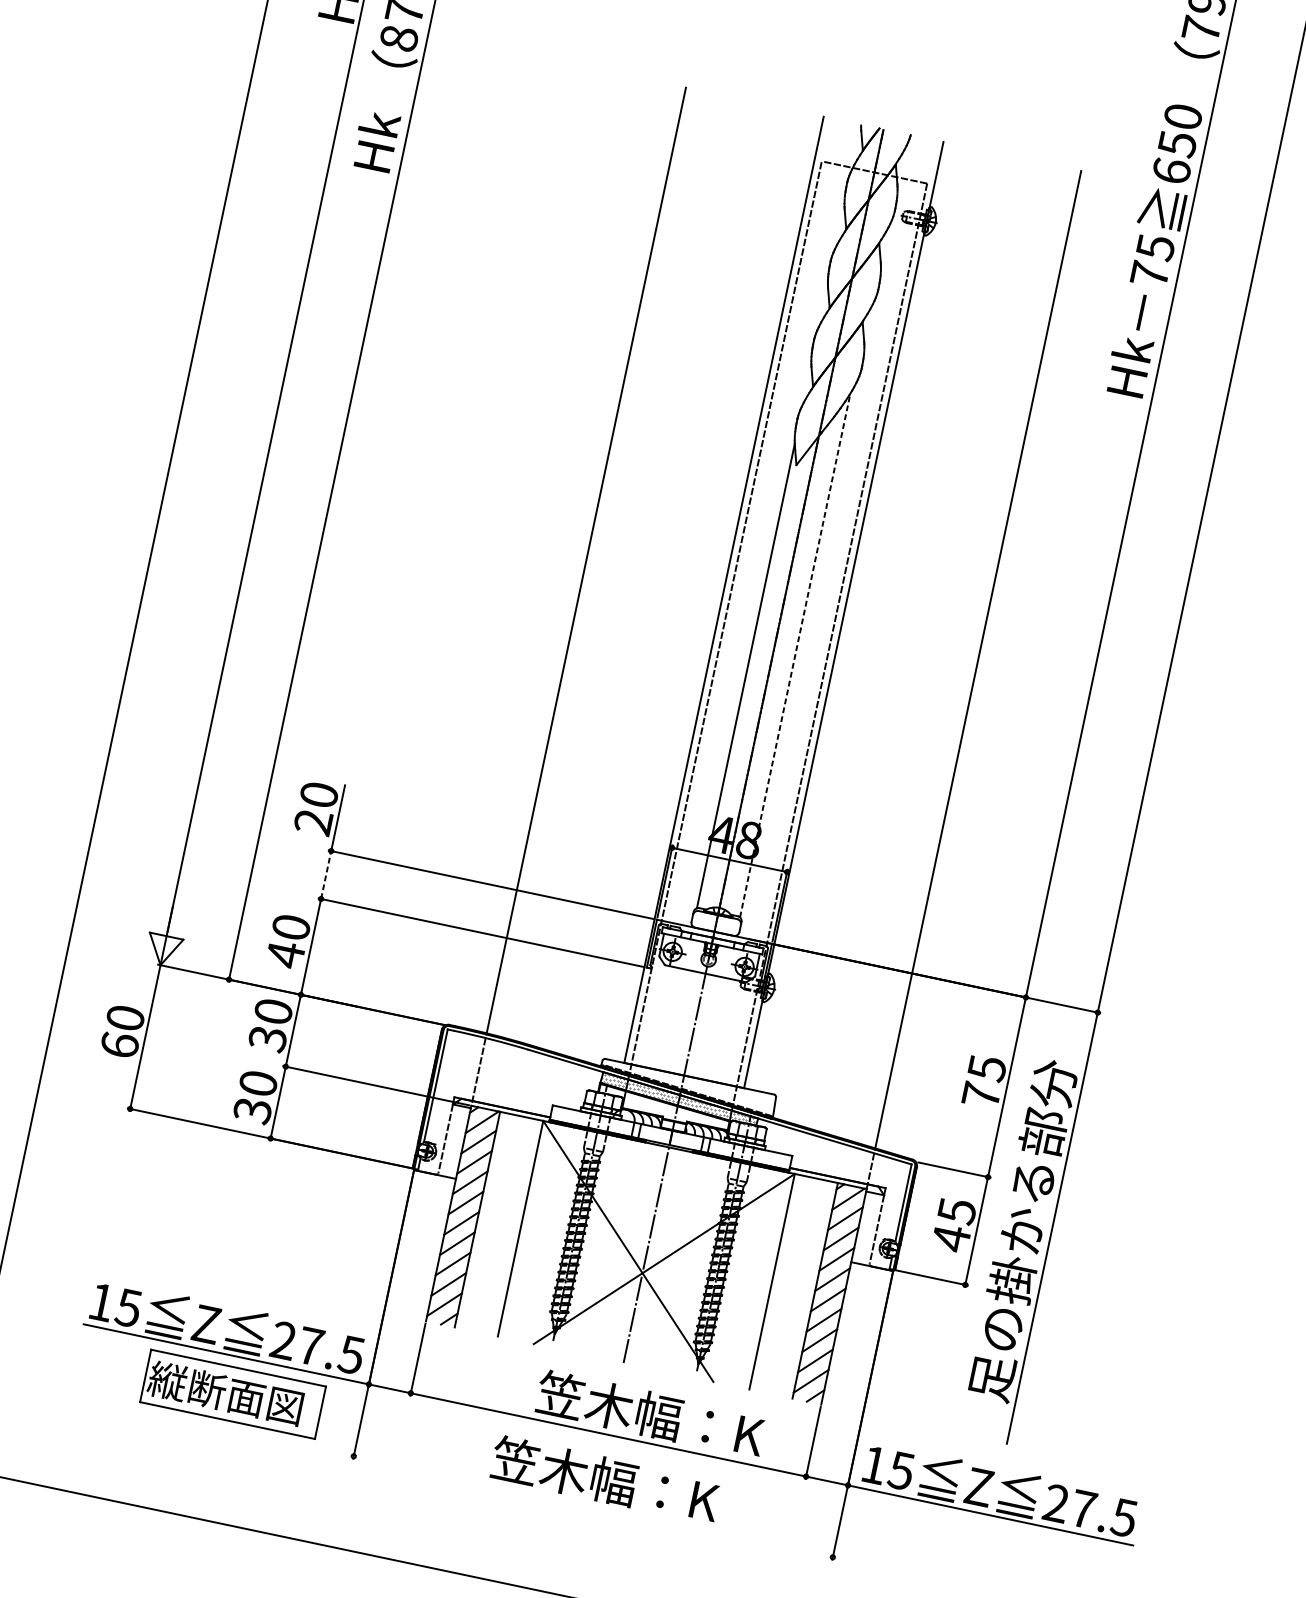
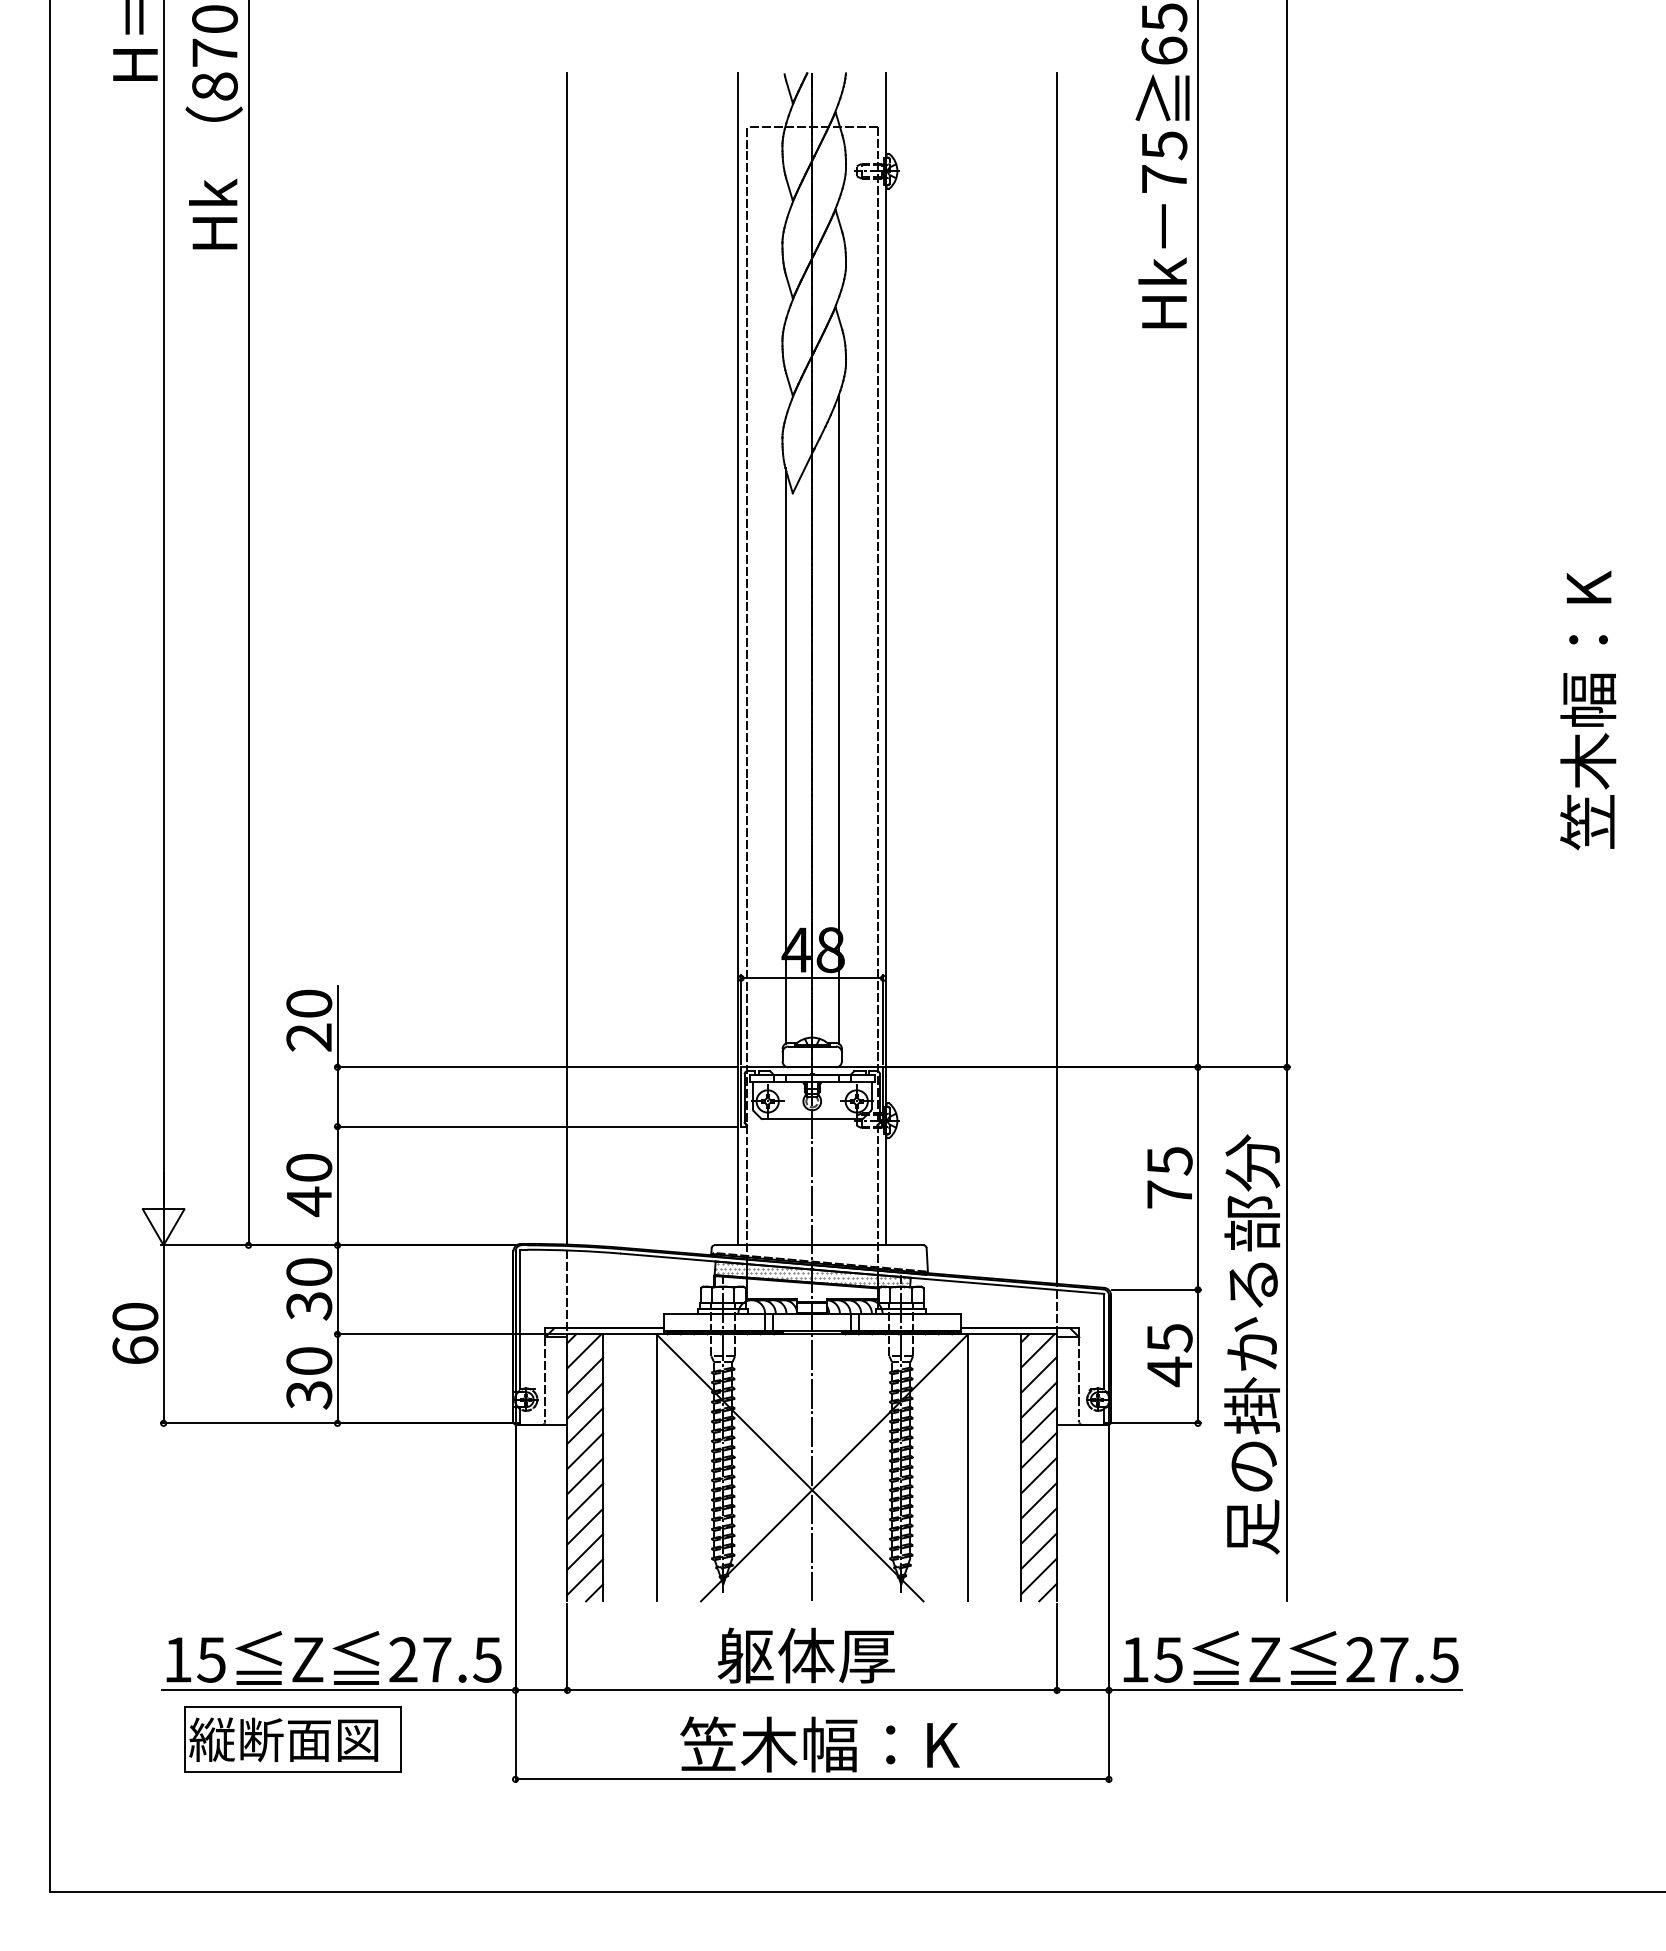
line: (795, 654) -> (838, 718), dashed -> solid
line: (326, 874) -> (337, 1096), dashed -> solid
part: (232, 1394) -> (292, 1739), moved
text: (650, 1414) -> (856, 1655), 笠木幅：K -> 躯体厚
line: (592, 1506) -> (811, 1779), added

